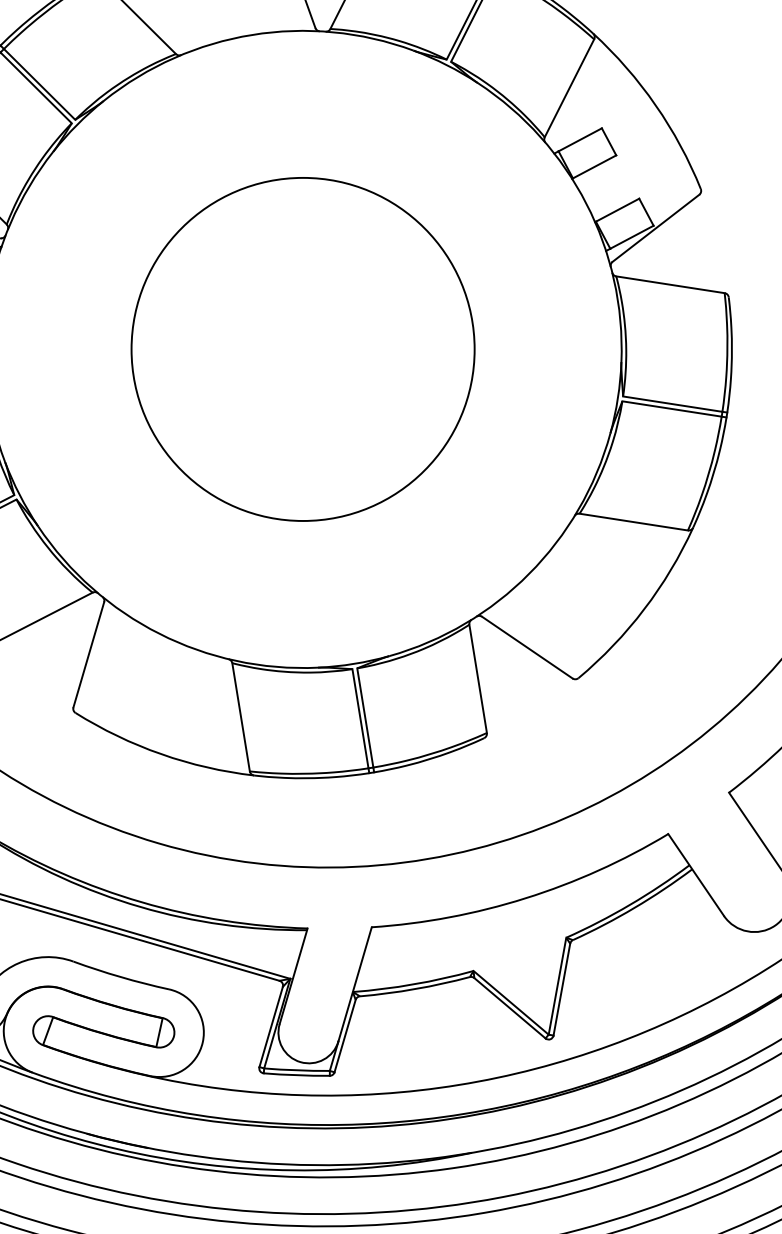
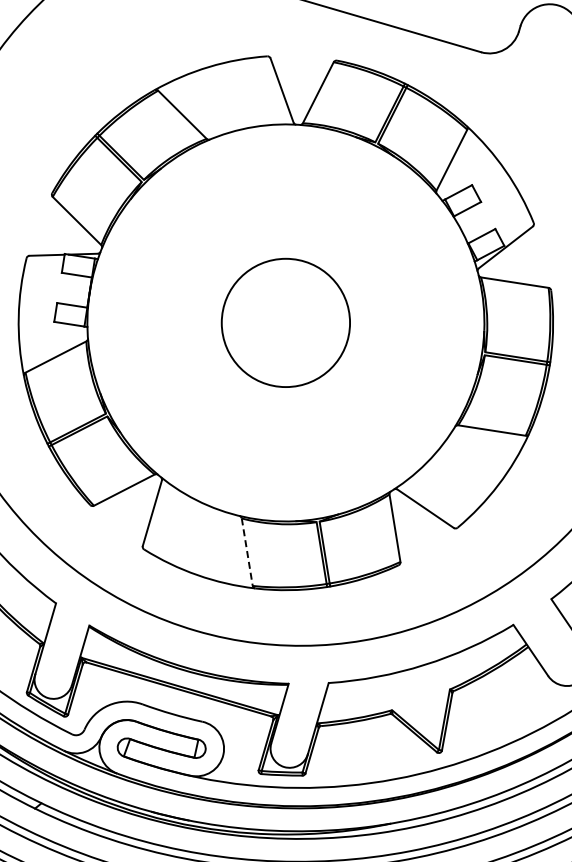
circle: (302, 348) -> (285, 322), size x0.6
line: (241, 717) -> (247, 552), solid -> dashed

